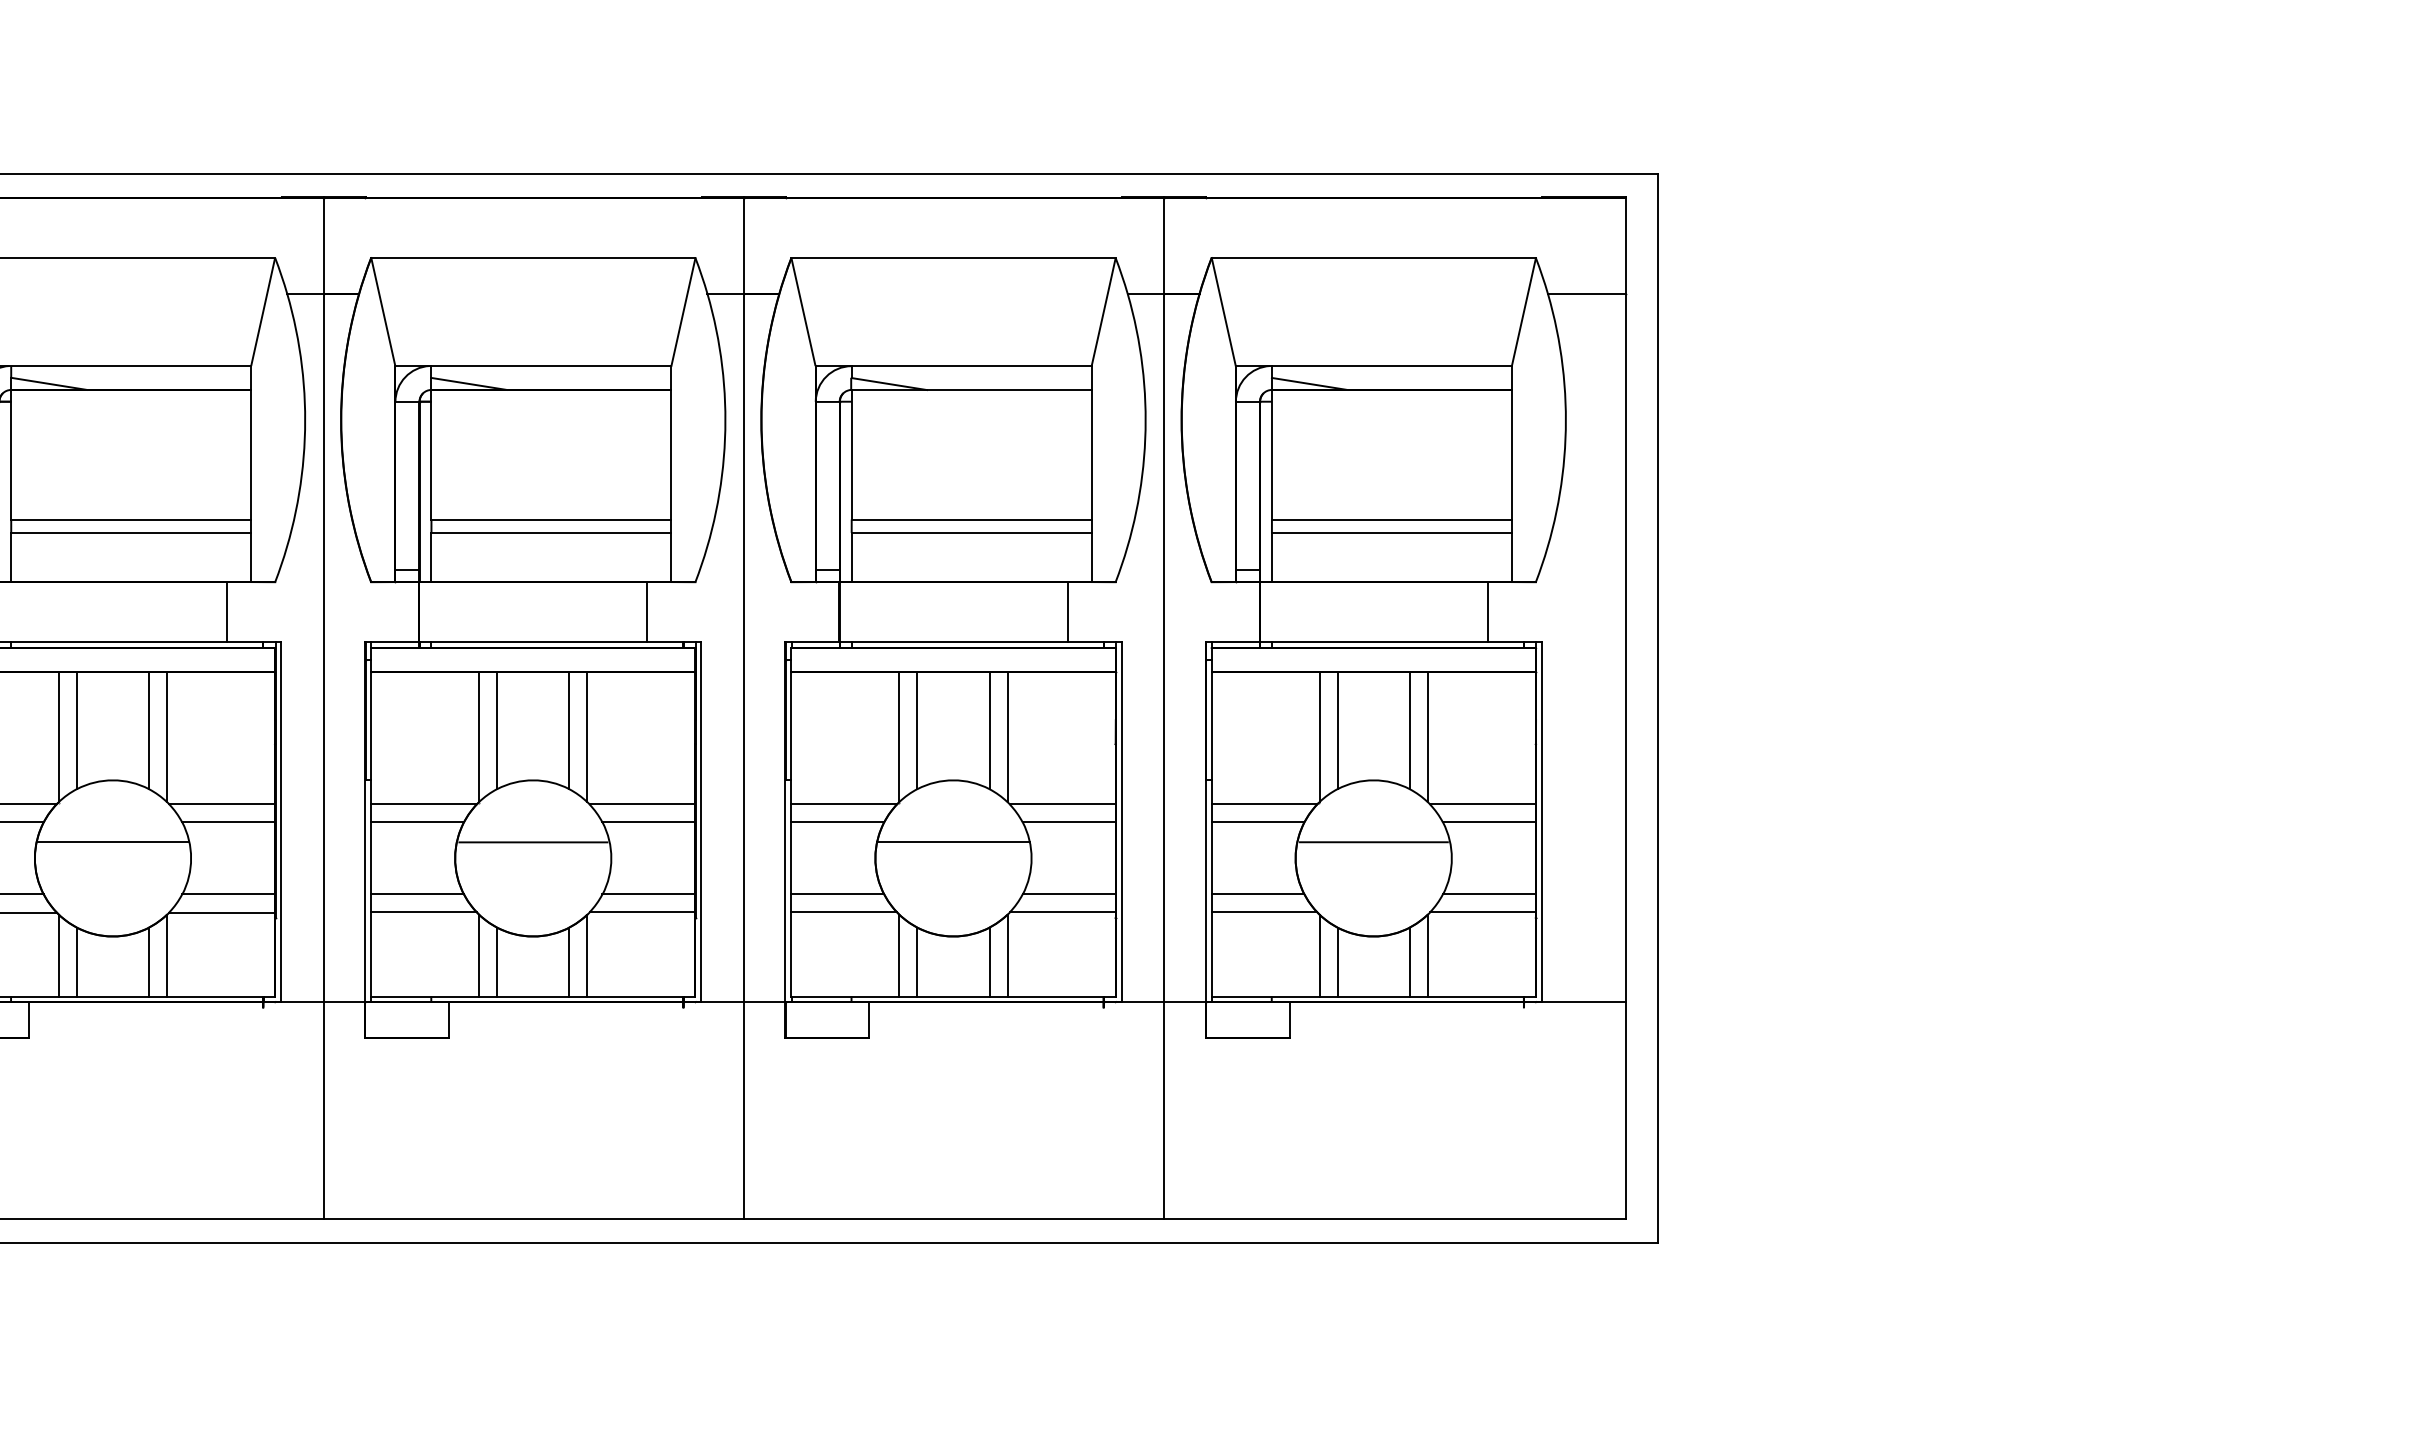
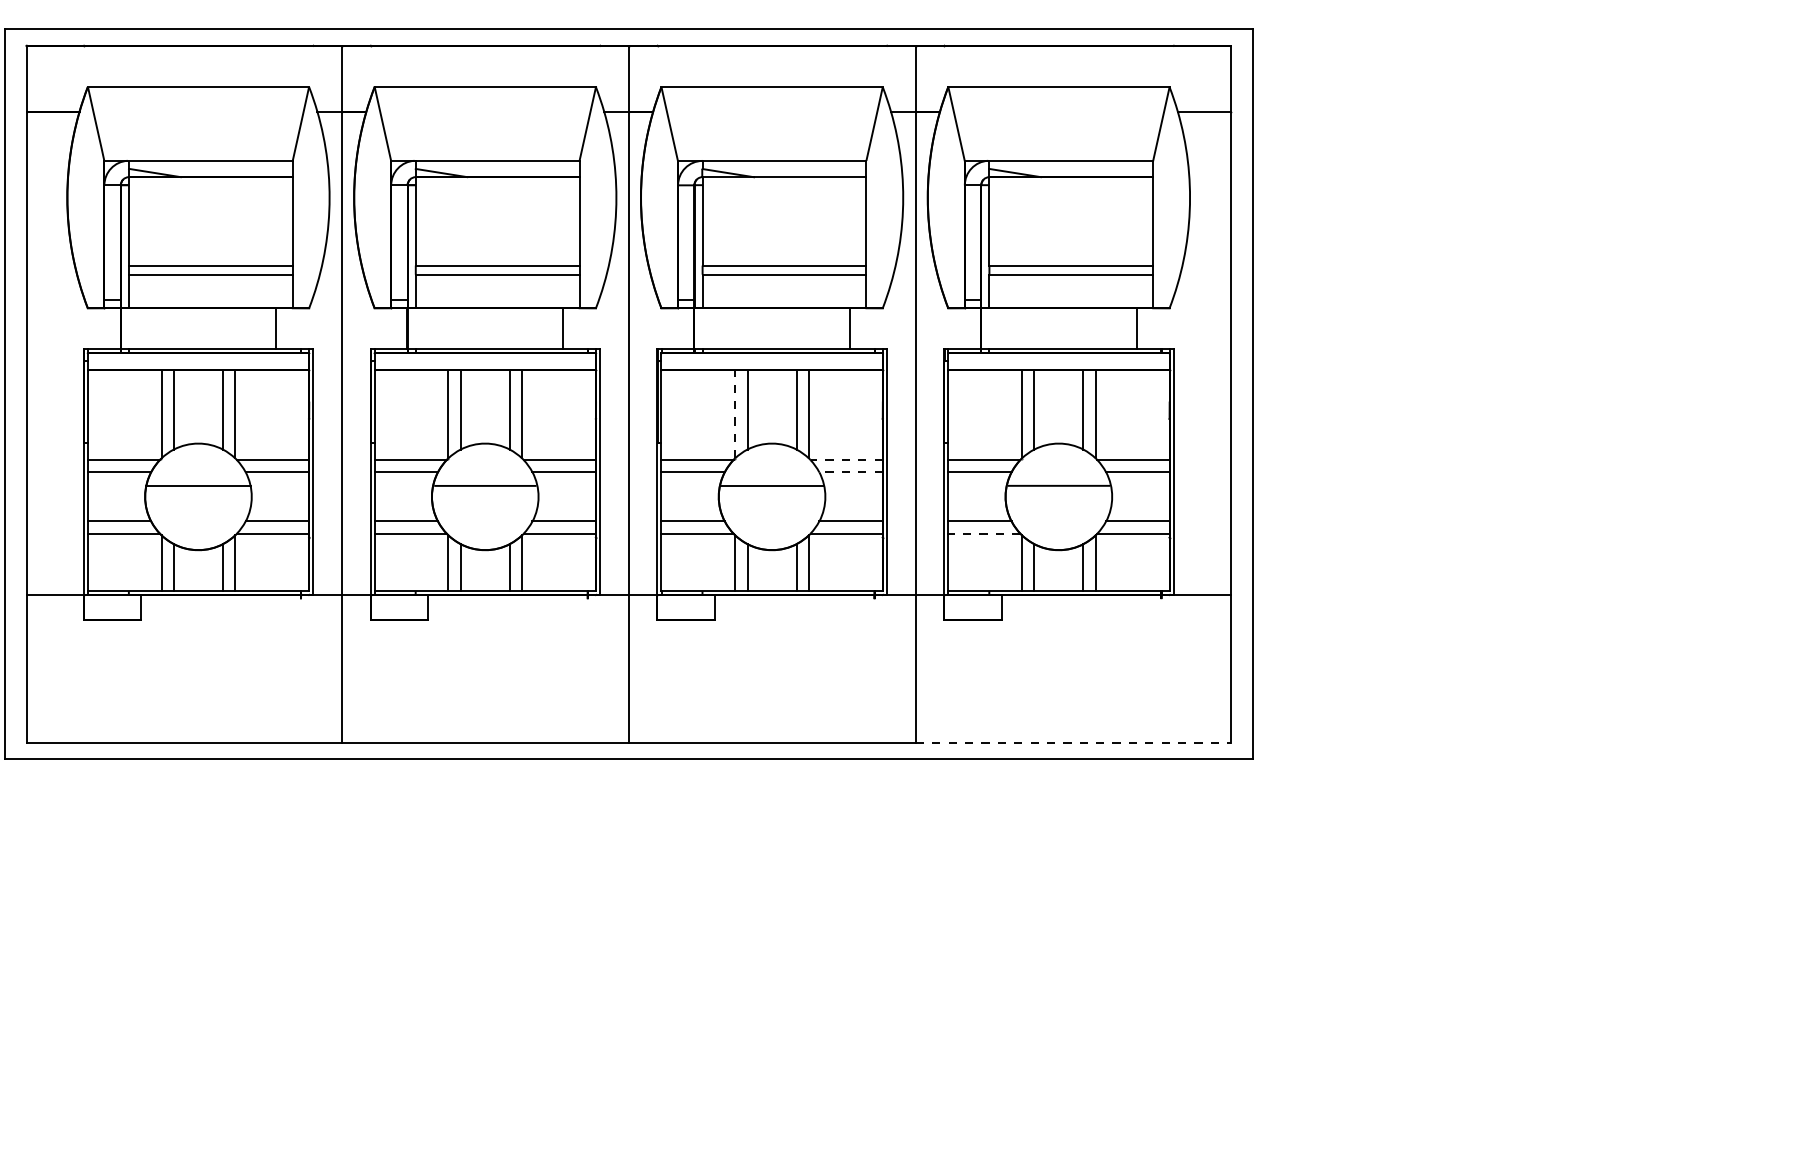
line: (899, 736) -> (735, 413), solid -> dashed
line: (1062, 805) -> (846, 460), solid -> dashed
line: (1069, 822) -> (851, 472), solid -> dashed
line: (1263, 912) -> (983, 533), solid -> dashed
line: (1395, 1218) -> (1073, 742), solid -> dashed

